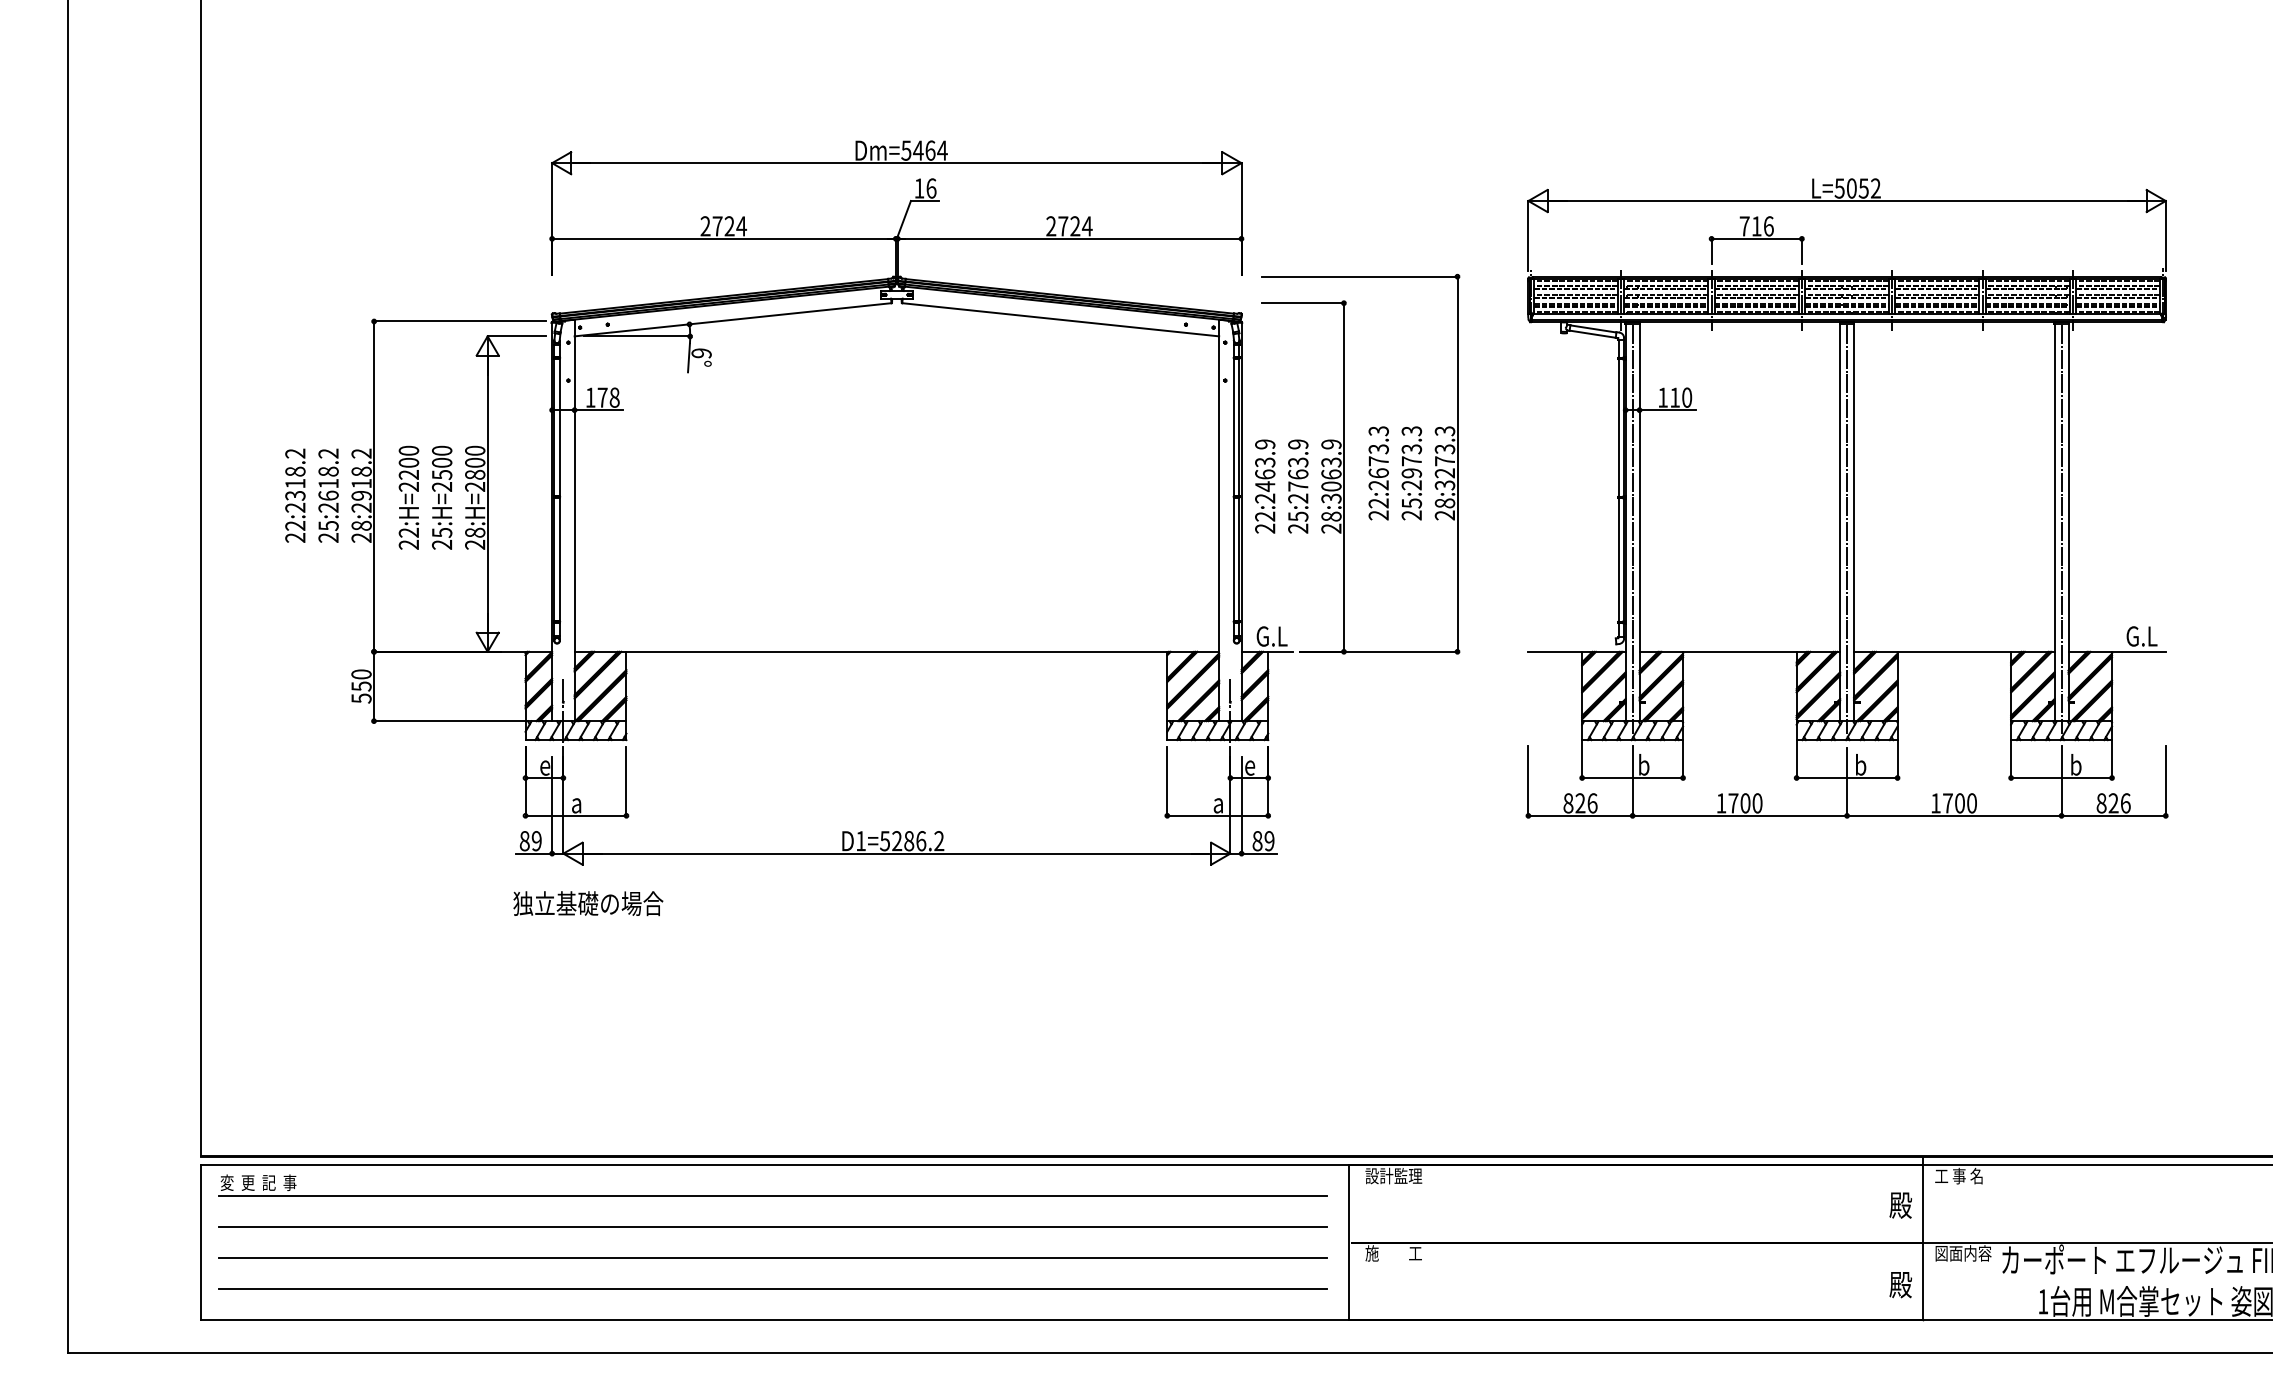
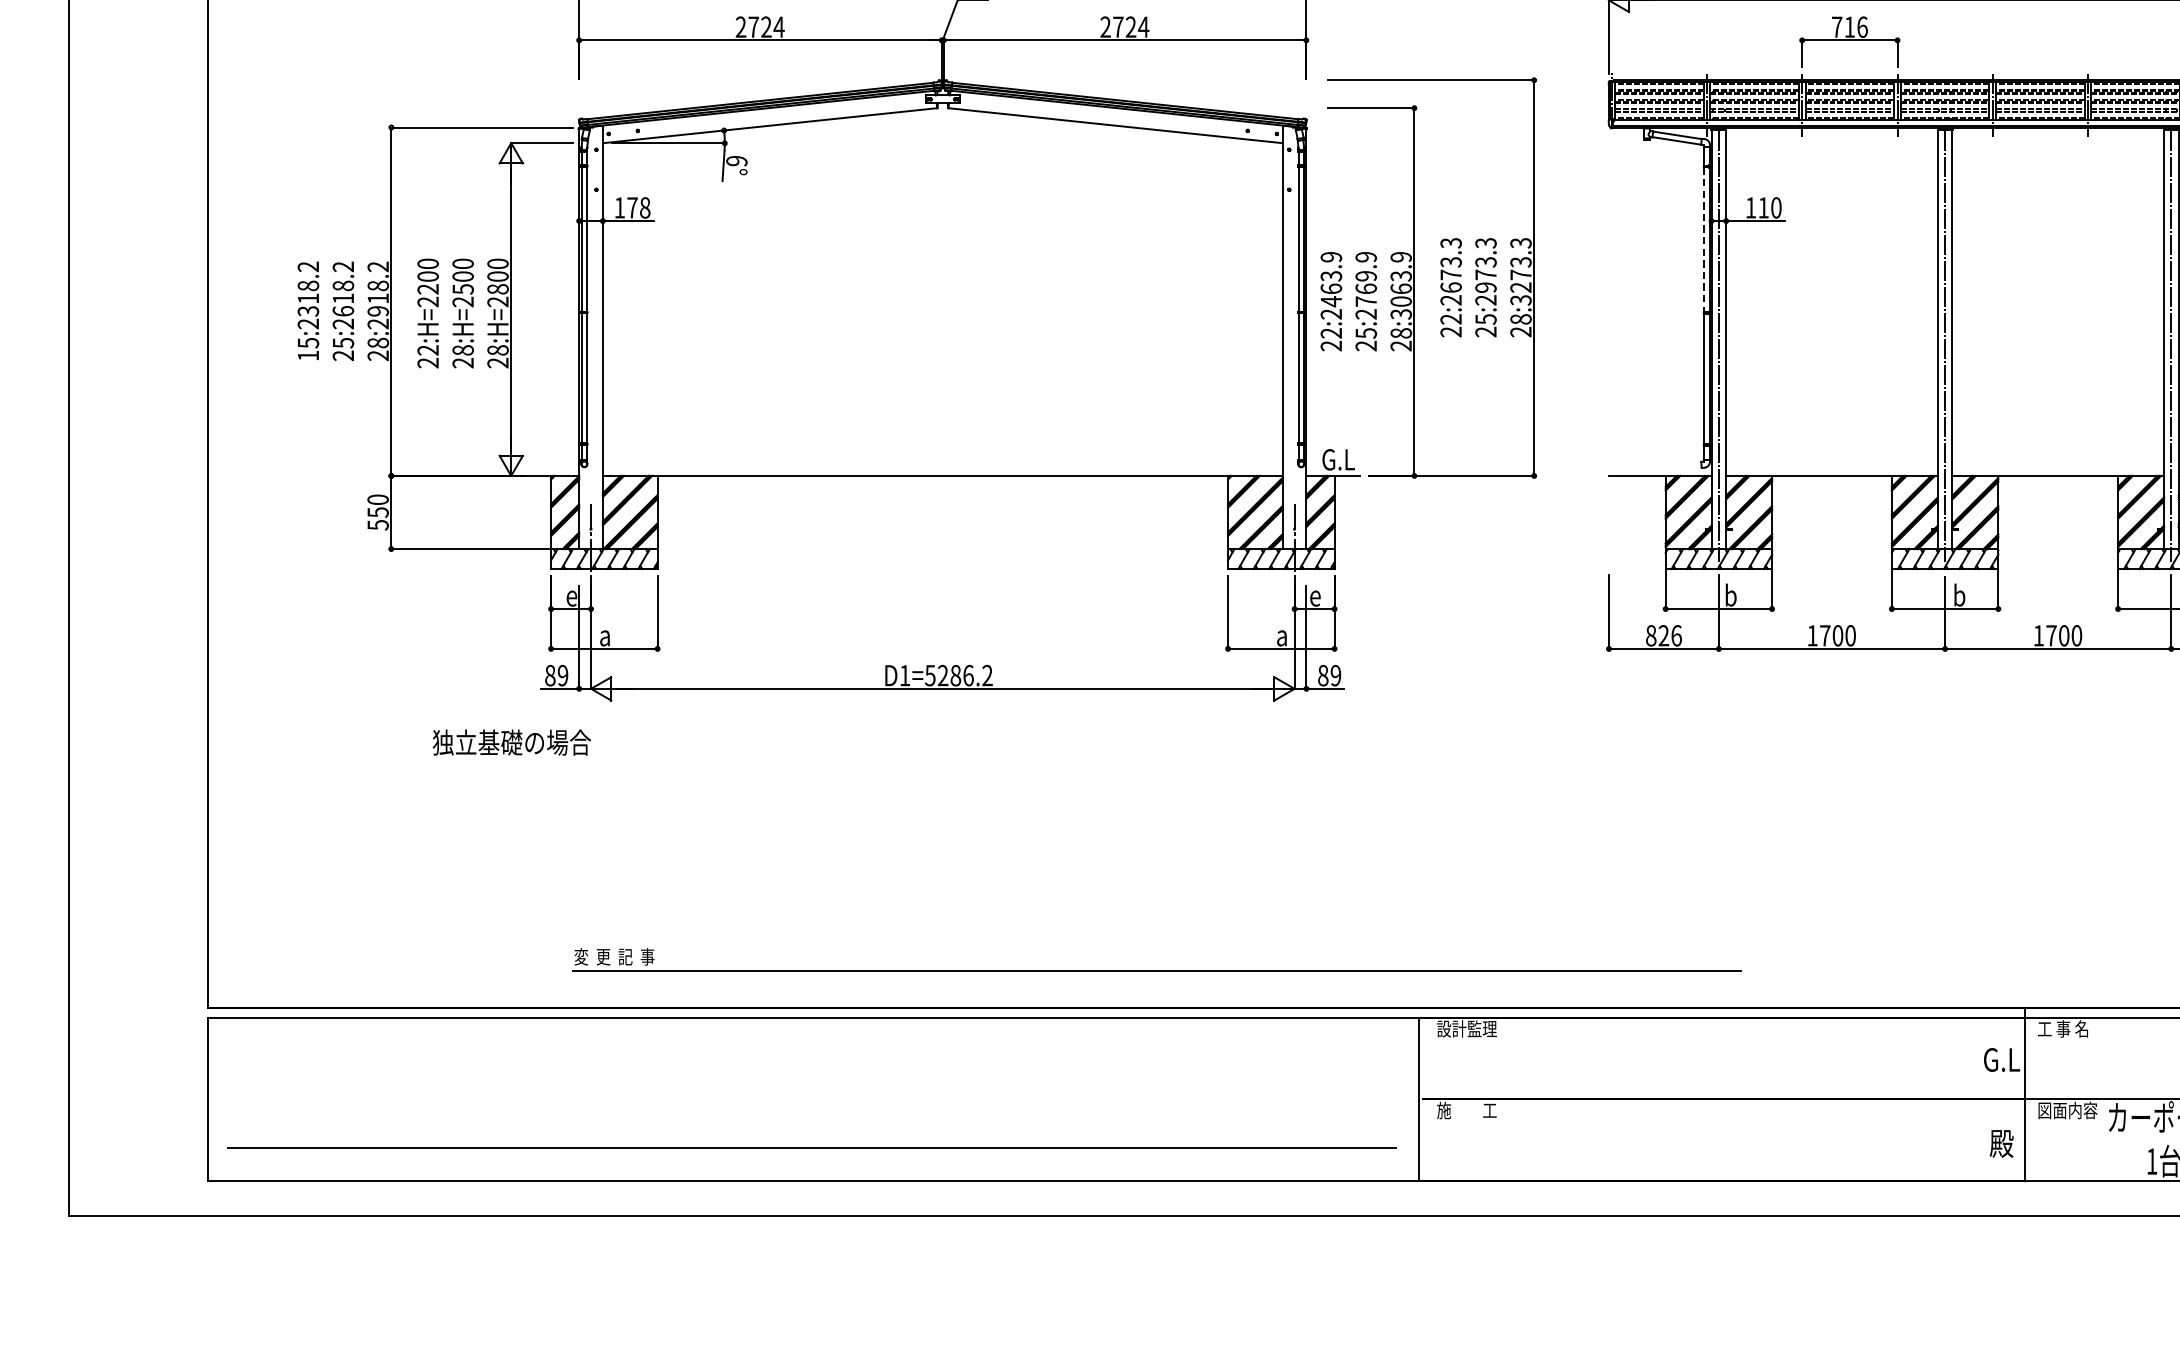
line: (1618, 427) -> (1703, 239), solid -> dashed
text: (1298, 462) -> (1366, 276), 25:2763.9 -> 25:2769.9
text: (295, 531) -> (308, 349), 22:2318.2 -> 15:2318.2
text: (442, 532) -> (463, 350), 25:H=2500 -> 28:H=2500
text: (588, 903) -> (512, 742), moved
part: (772, 1195) -> (1156, 970), moved
text: (1901, 1205) -> (2002, 1059), 殿 -> G.L
line: (772, 1227) -> (811, 1083), removed
line: (772, 1258) -> (811, 1115), removed

